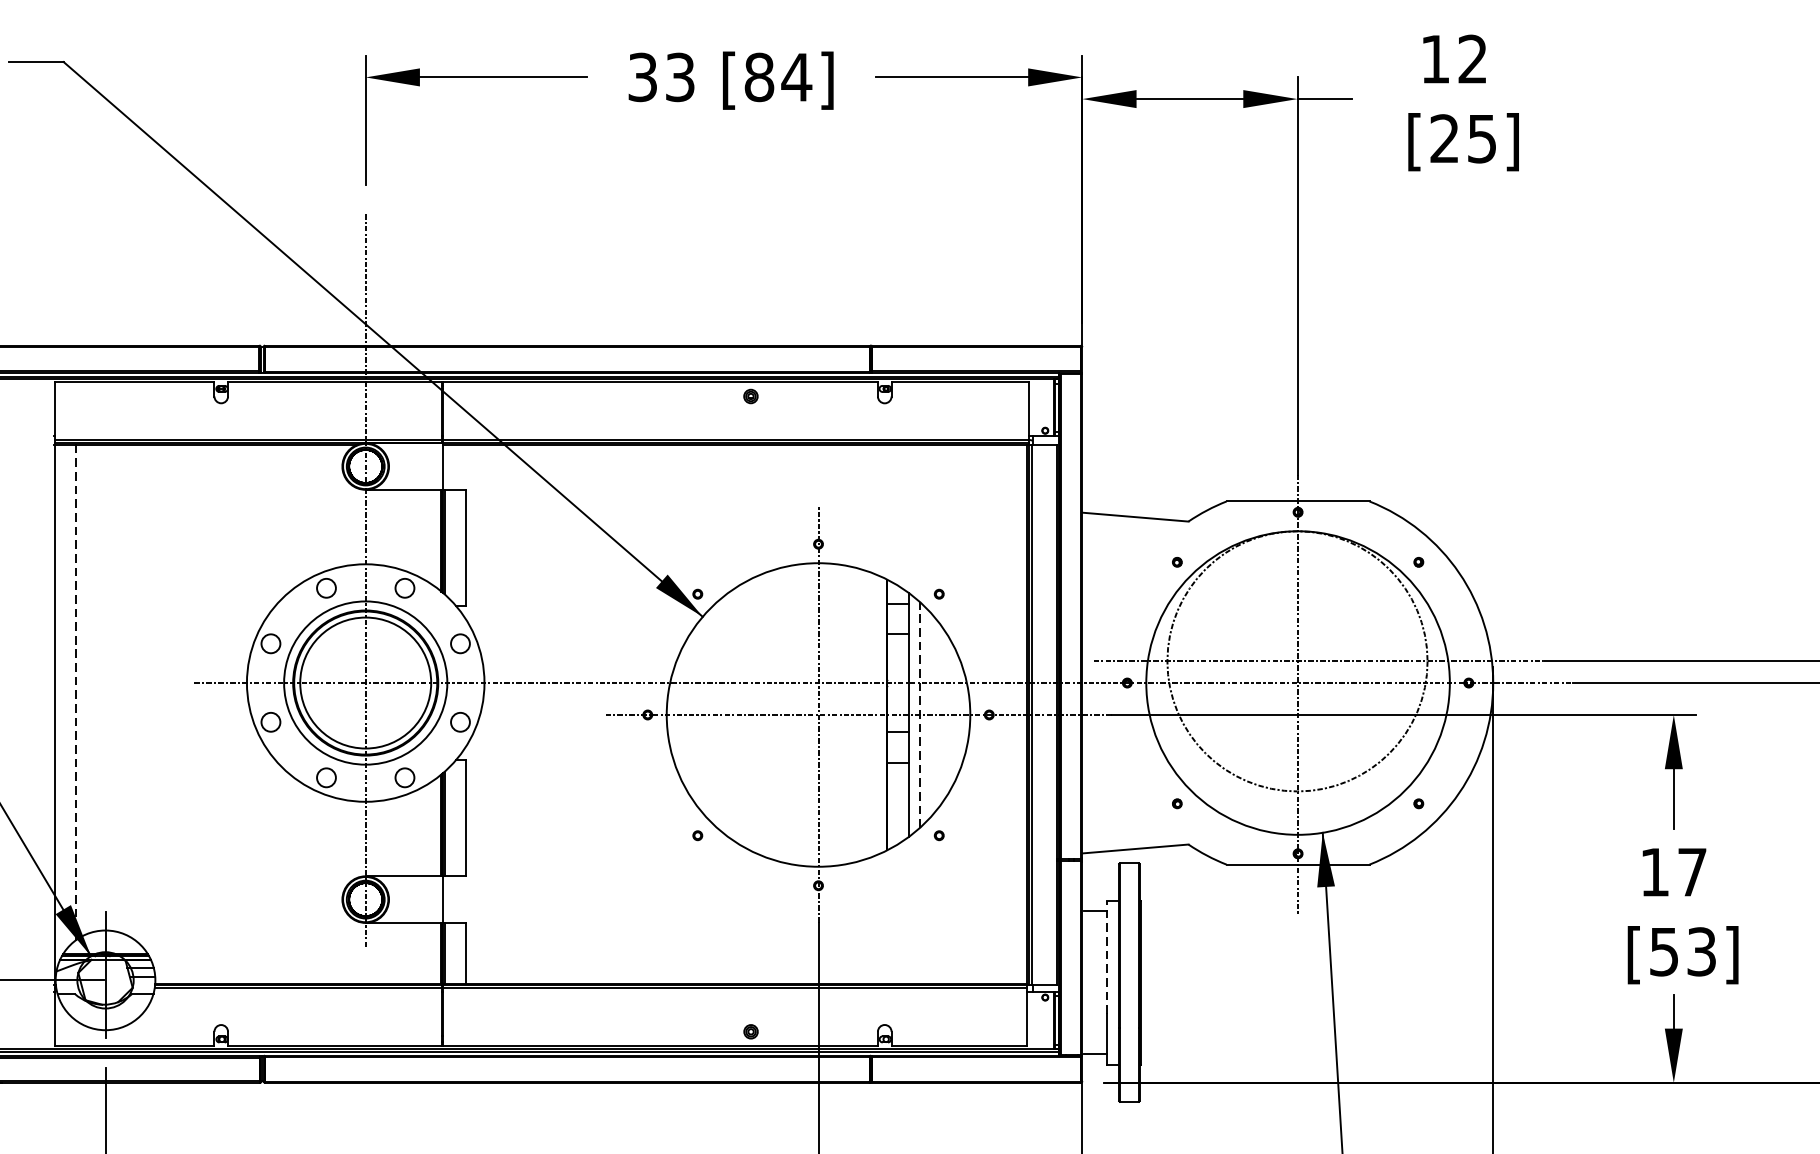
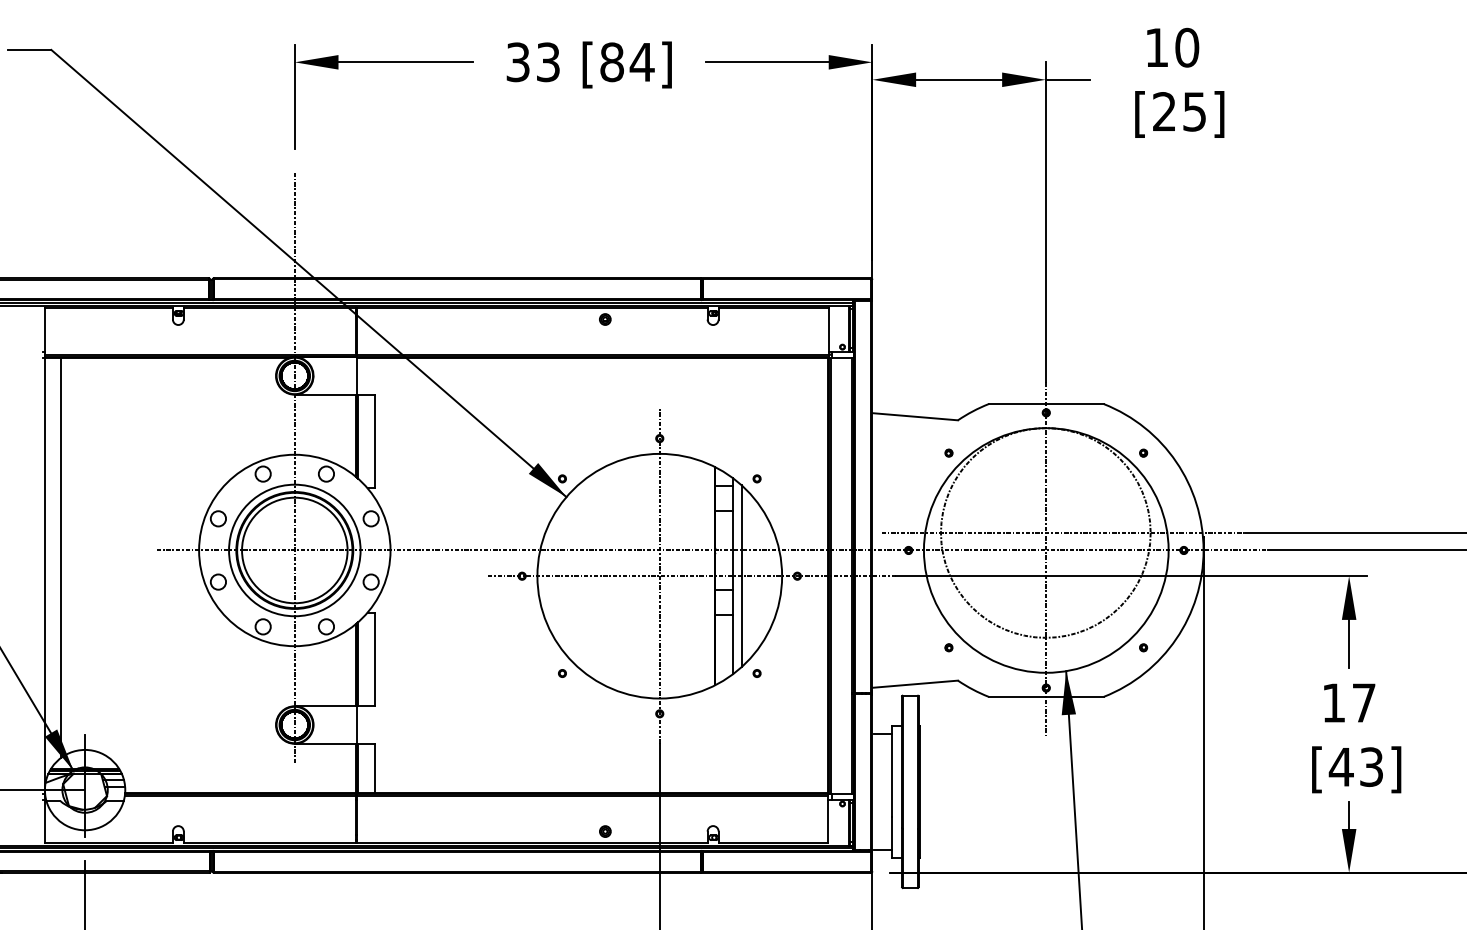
text: (1473, 59) -> (1187, 47), 12 -> 10
line: (75, 693) -> (60, 558), dashed -> solid
line: (919, 715) -> (741, 576), dashed -> solid
text: (1663, 952) -> (1340, 767), [53] -> [43]
line: (1107, 957) -> (892, 771), dashed -> solid

